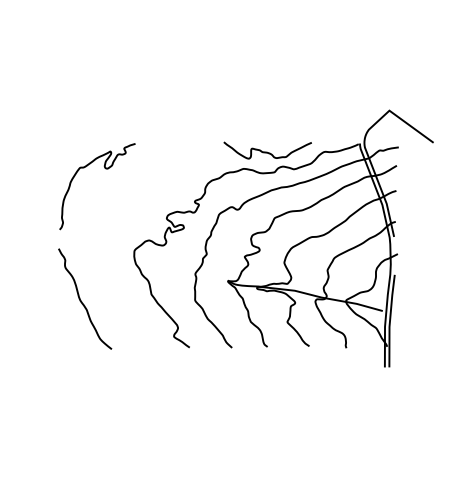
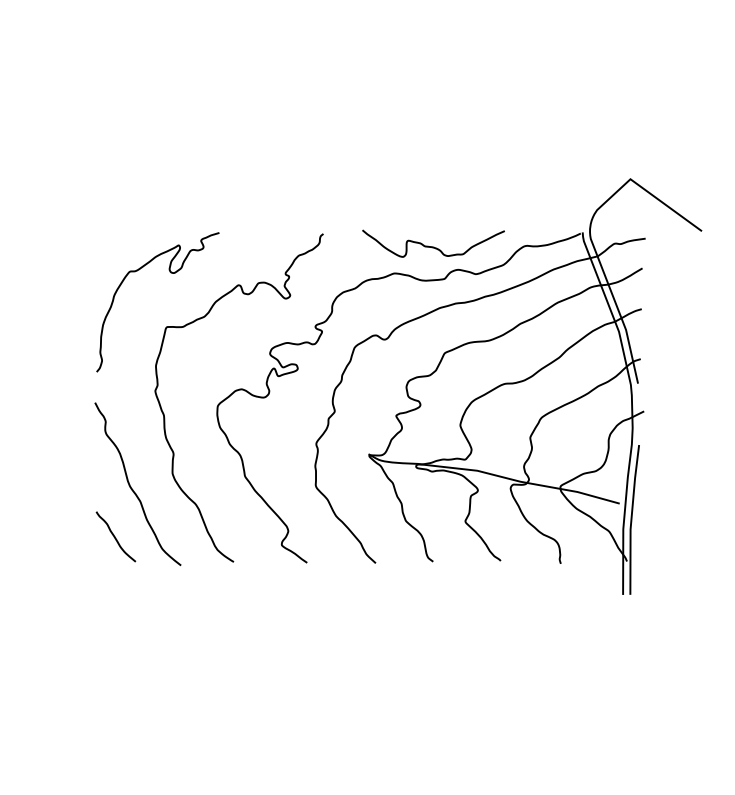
curve: (102, 256) -> (165, 415), added
curve: (71, 331) -> (115, 536), added

